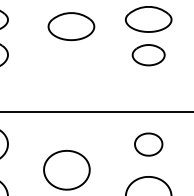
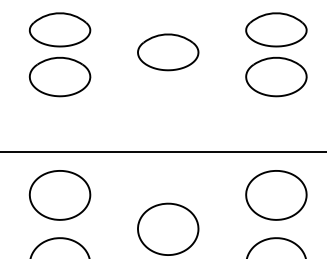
part: (71, 26) -> (168, 52), moved
part: (148, 55) -> (276, 77), size x1.43
part: (148, 144) -> (276, 195), size x1.67

